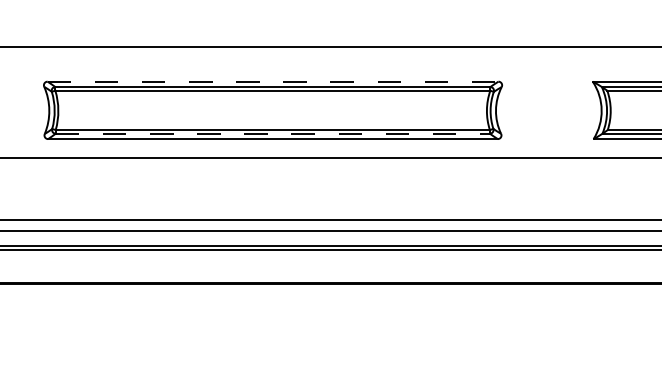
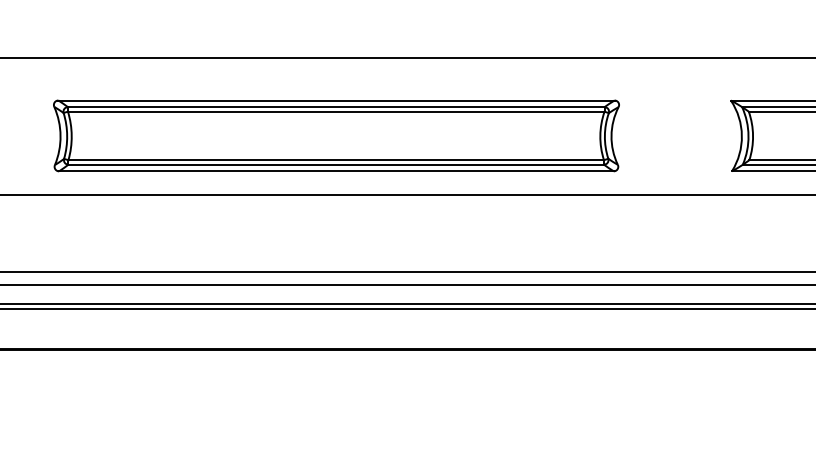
line: (273, 81) -> (337, 100), dashed -> solid
line: (273, 133) -> (336, 164), dashed -> solid

